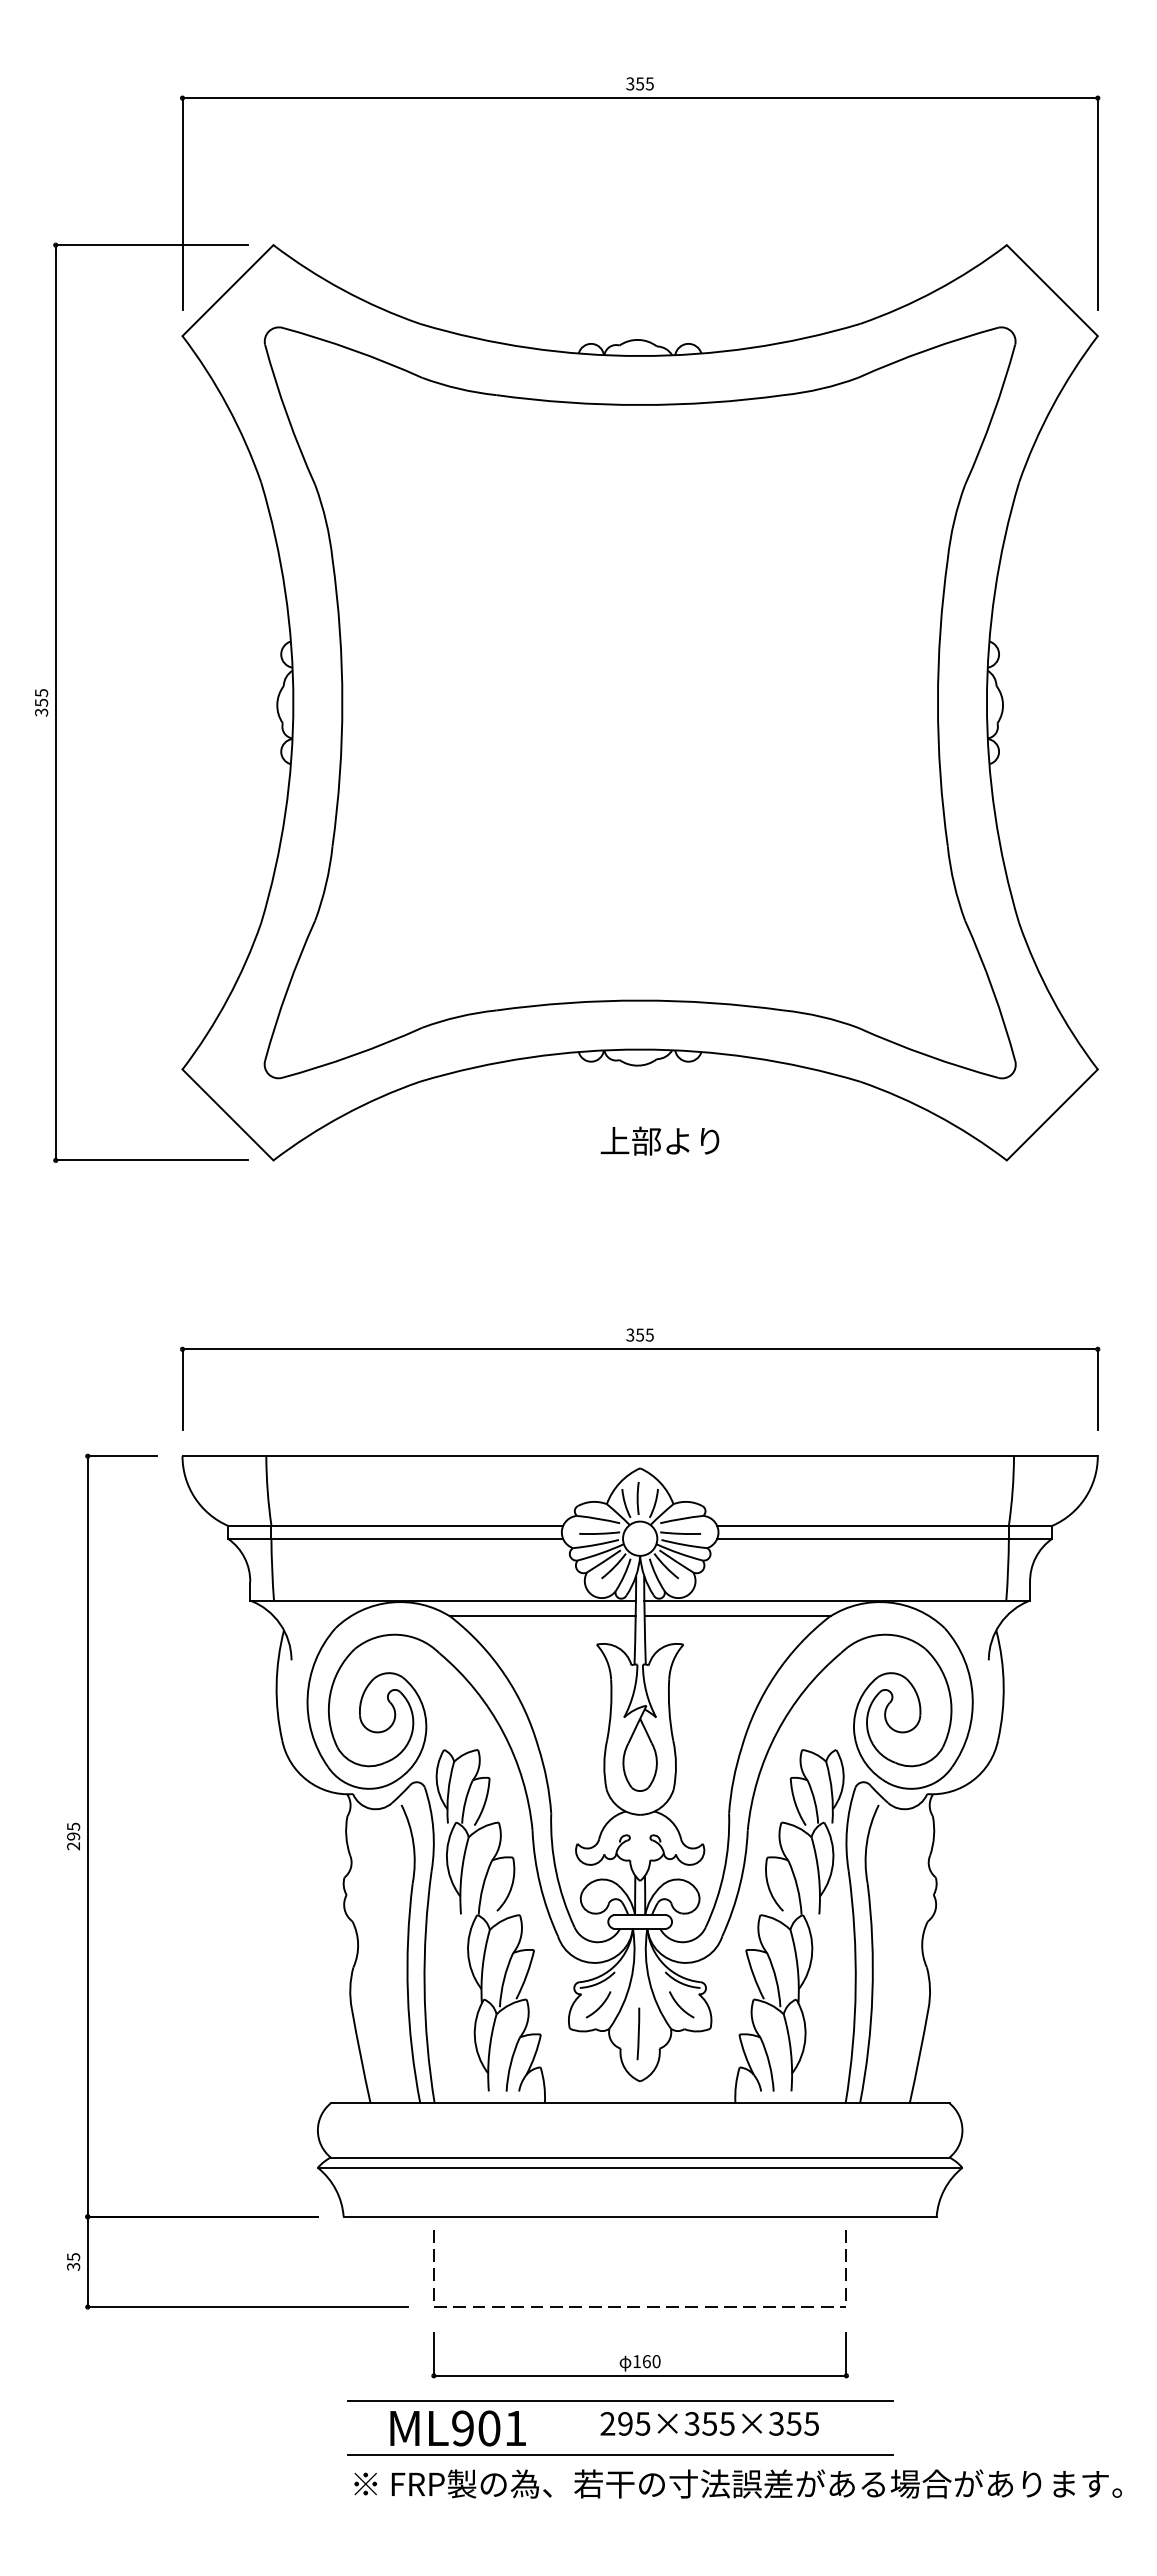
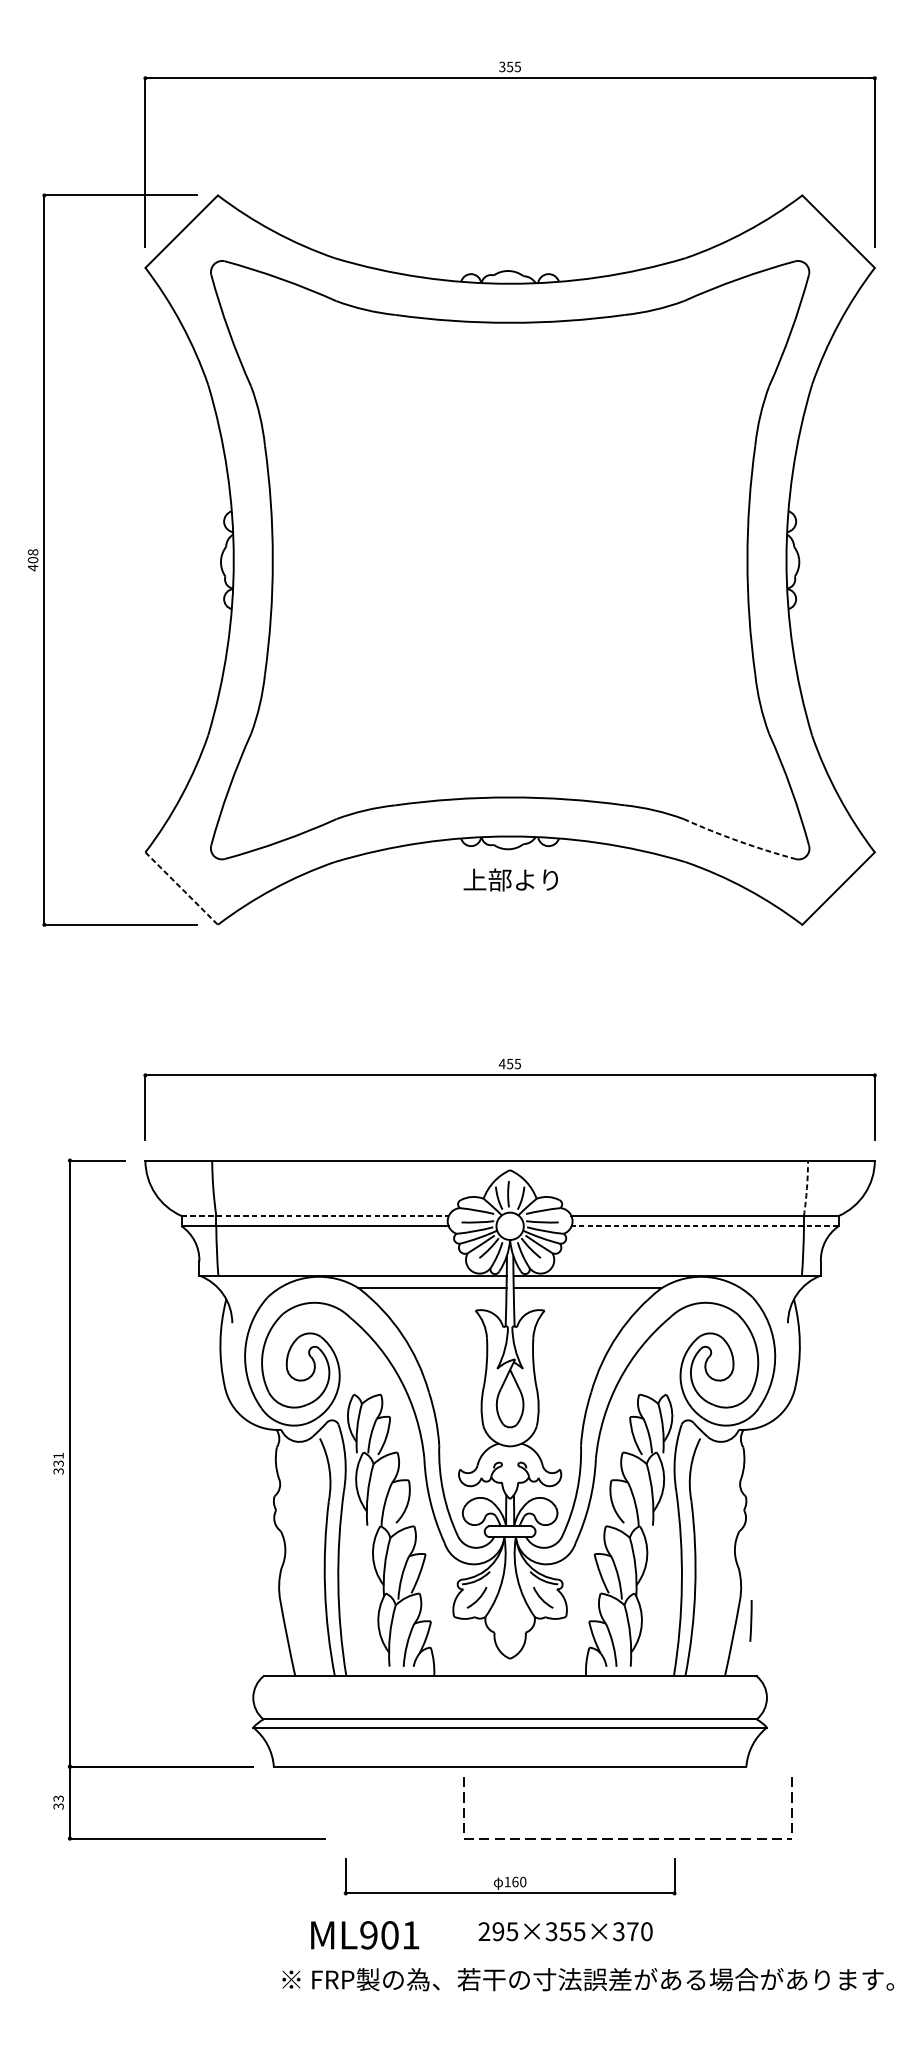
text: (41, 702) -> (33, 559), 355 -> 408
arc: (927, 1055) -> (739, 841), solid -> dashed
line: (228, 1115) -> (182, 889), solid -> dashed
text: (659, 1140) -> (510, 879), moved
text: (629, 1334) -> (501, 1063), 355 -> 455
arc: (1012, 1491) -> (806, 1188), solid -> dashed
line: (395, 1525) -> (315, 1215), solid -> dashed
line: (884, 1538) -> (704, 1226), solid -> dashed
text: (73, 1836) -> (58, 1463), 295 -> 331
line: (638, 2033) -> (751, 1620), moved
text: (73, 2256) -> (58, 1798), 35 -> 33
part: (639, 2306) -> (627, 1838), moved
line: (620, 2400) -> (494, 1913), removed
text: (802, 2423) -> (639, 1931), 295×355×355 -> 295×355×370
line: (620, 2455) -> (494, 1956), removed

